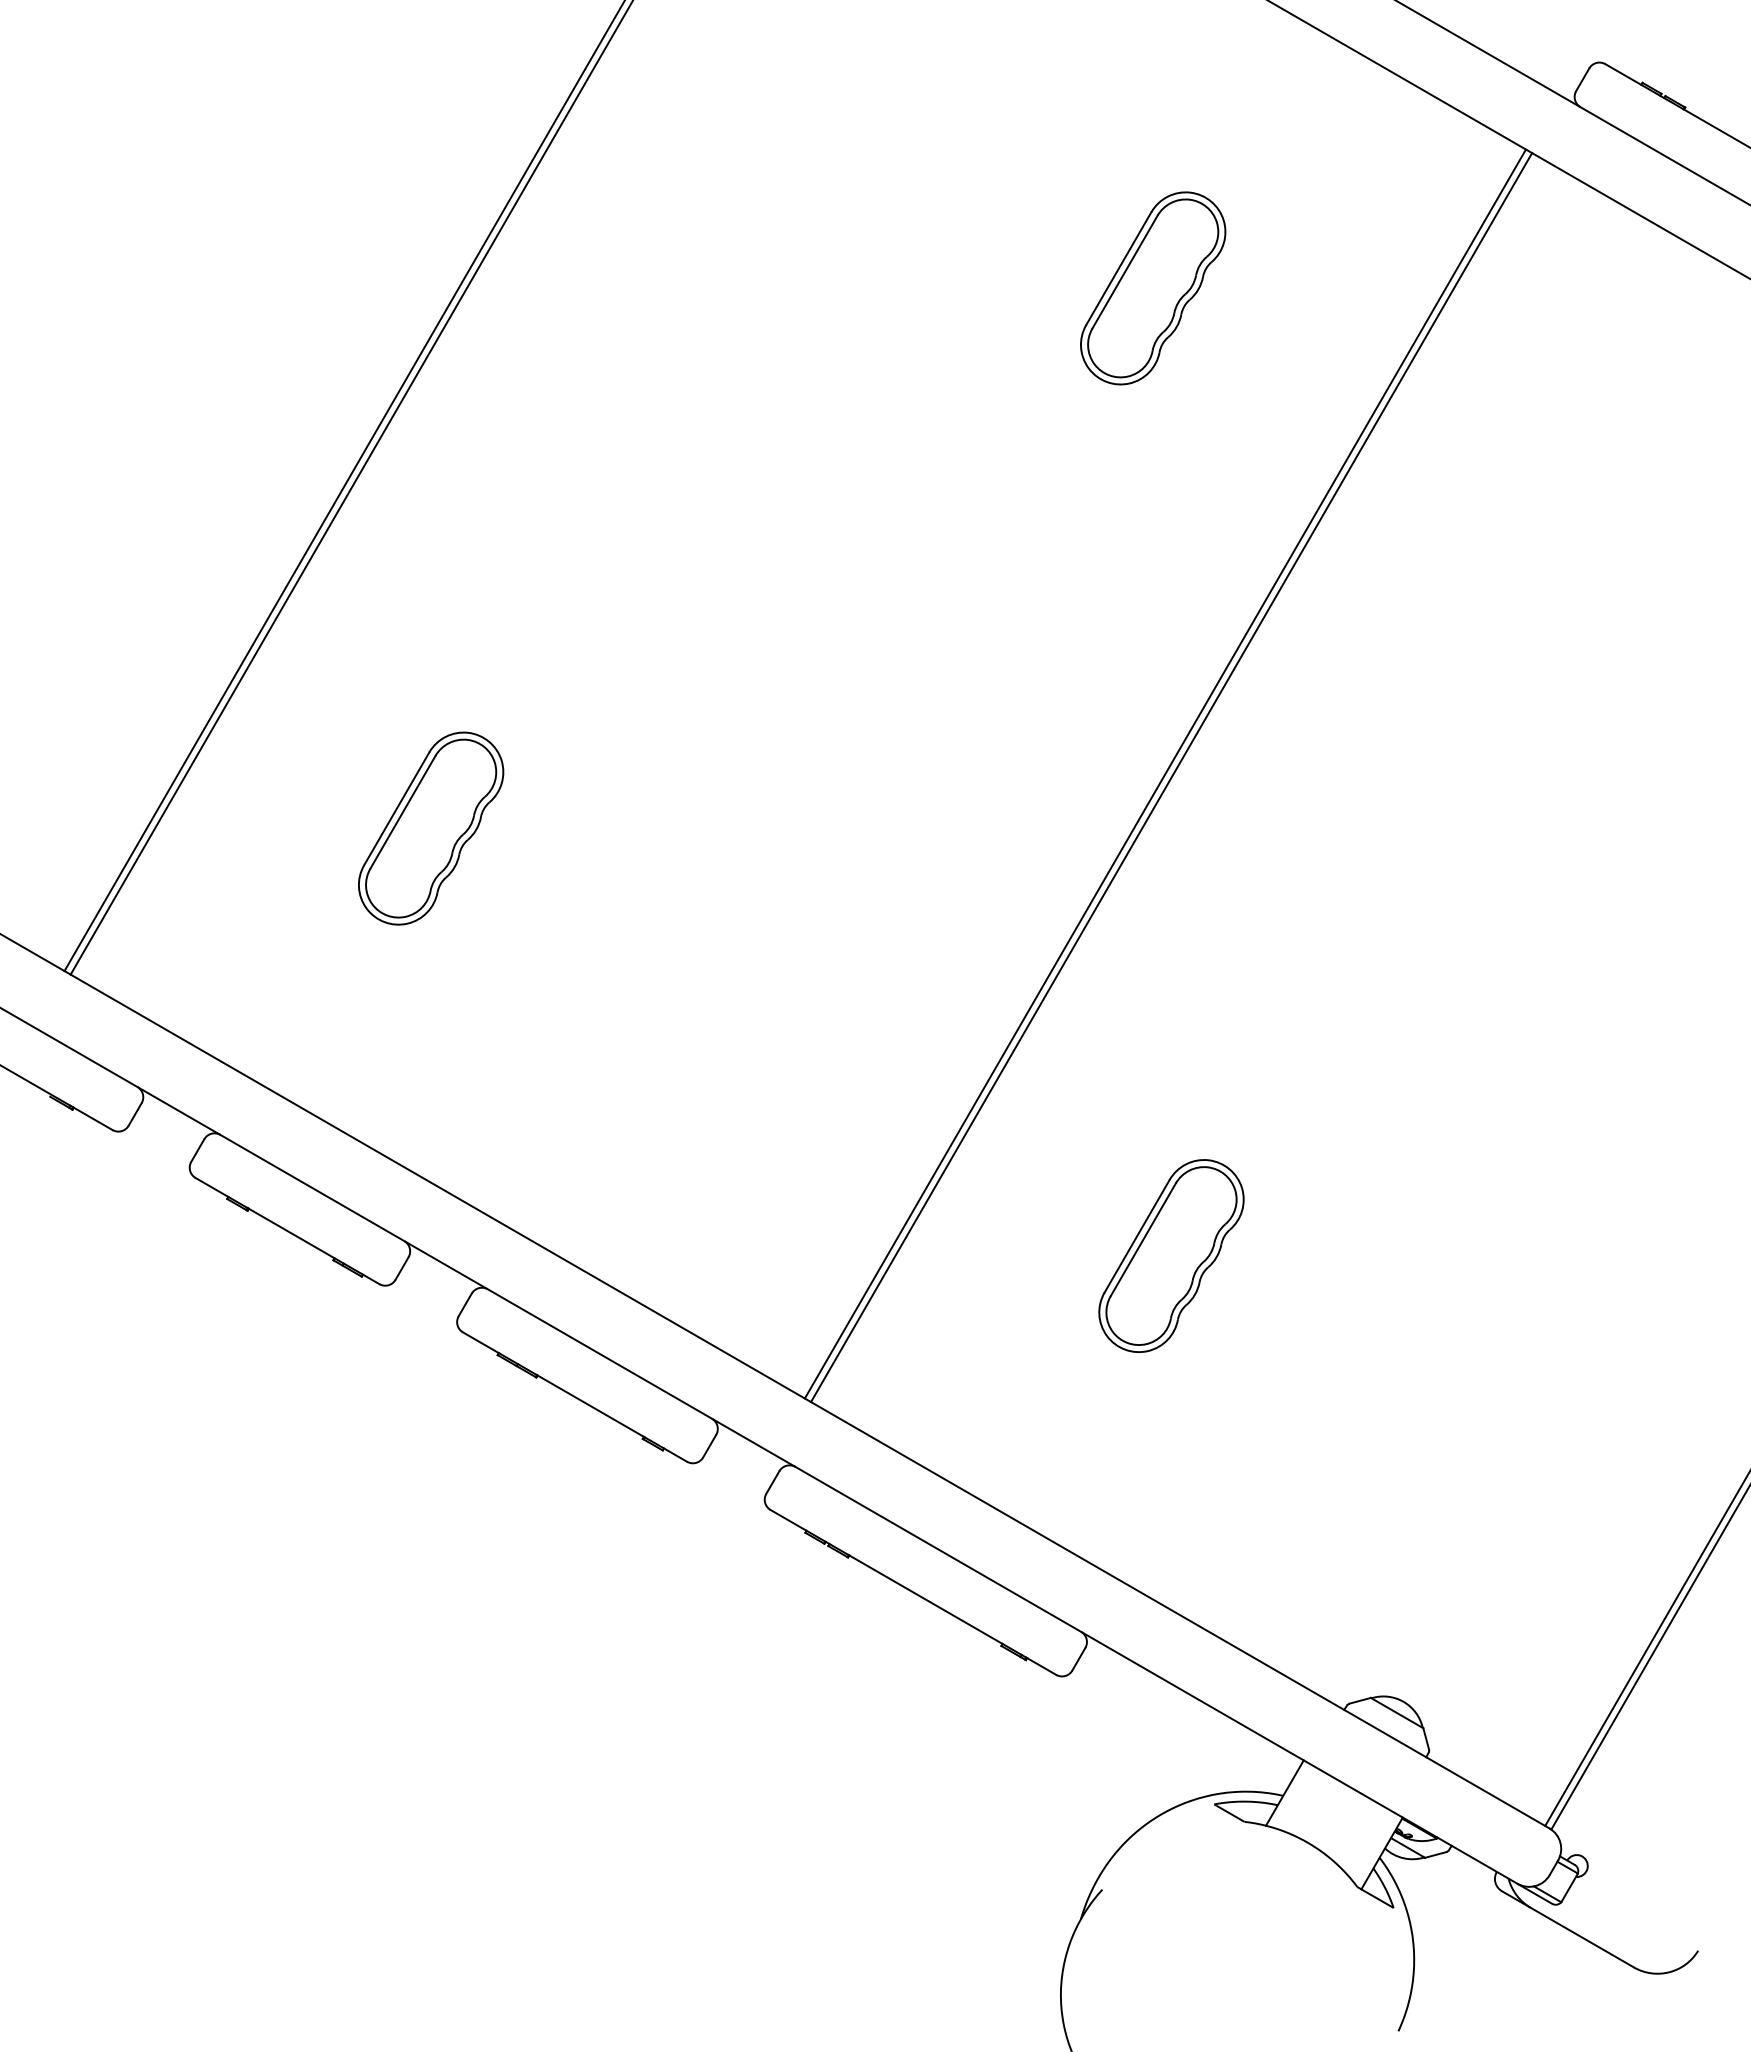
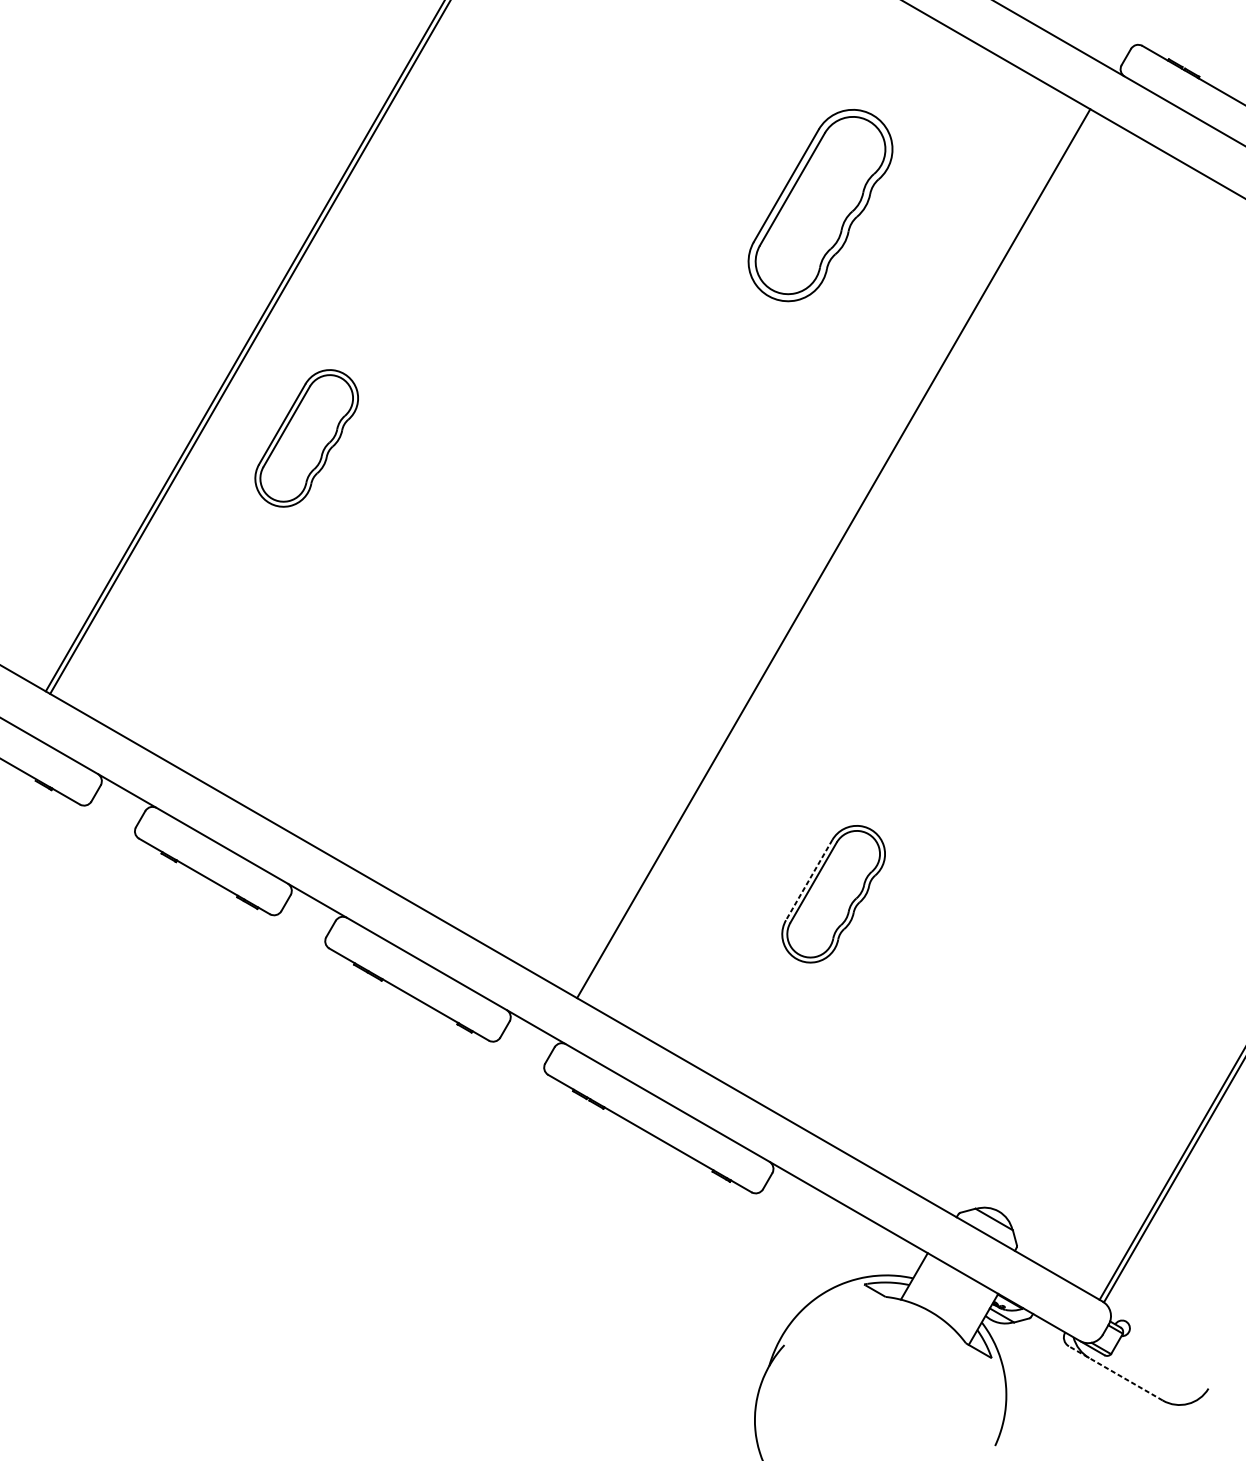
part: (1153, 288) -> (820, 205), size x1.4
line: (1164, 773) -> (828, 550), removed
part: (431, 828) -> (307, 438), moved
line: (1136, 1236) -> (808, 880), solid -> dashed
line: (1567, 1929) -> (1115, 1373), solid -> dashed

